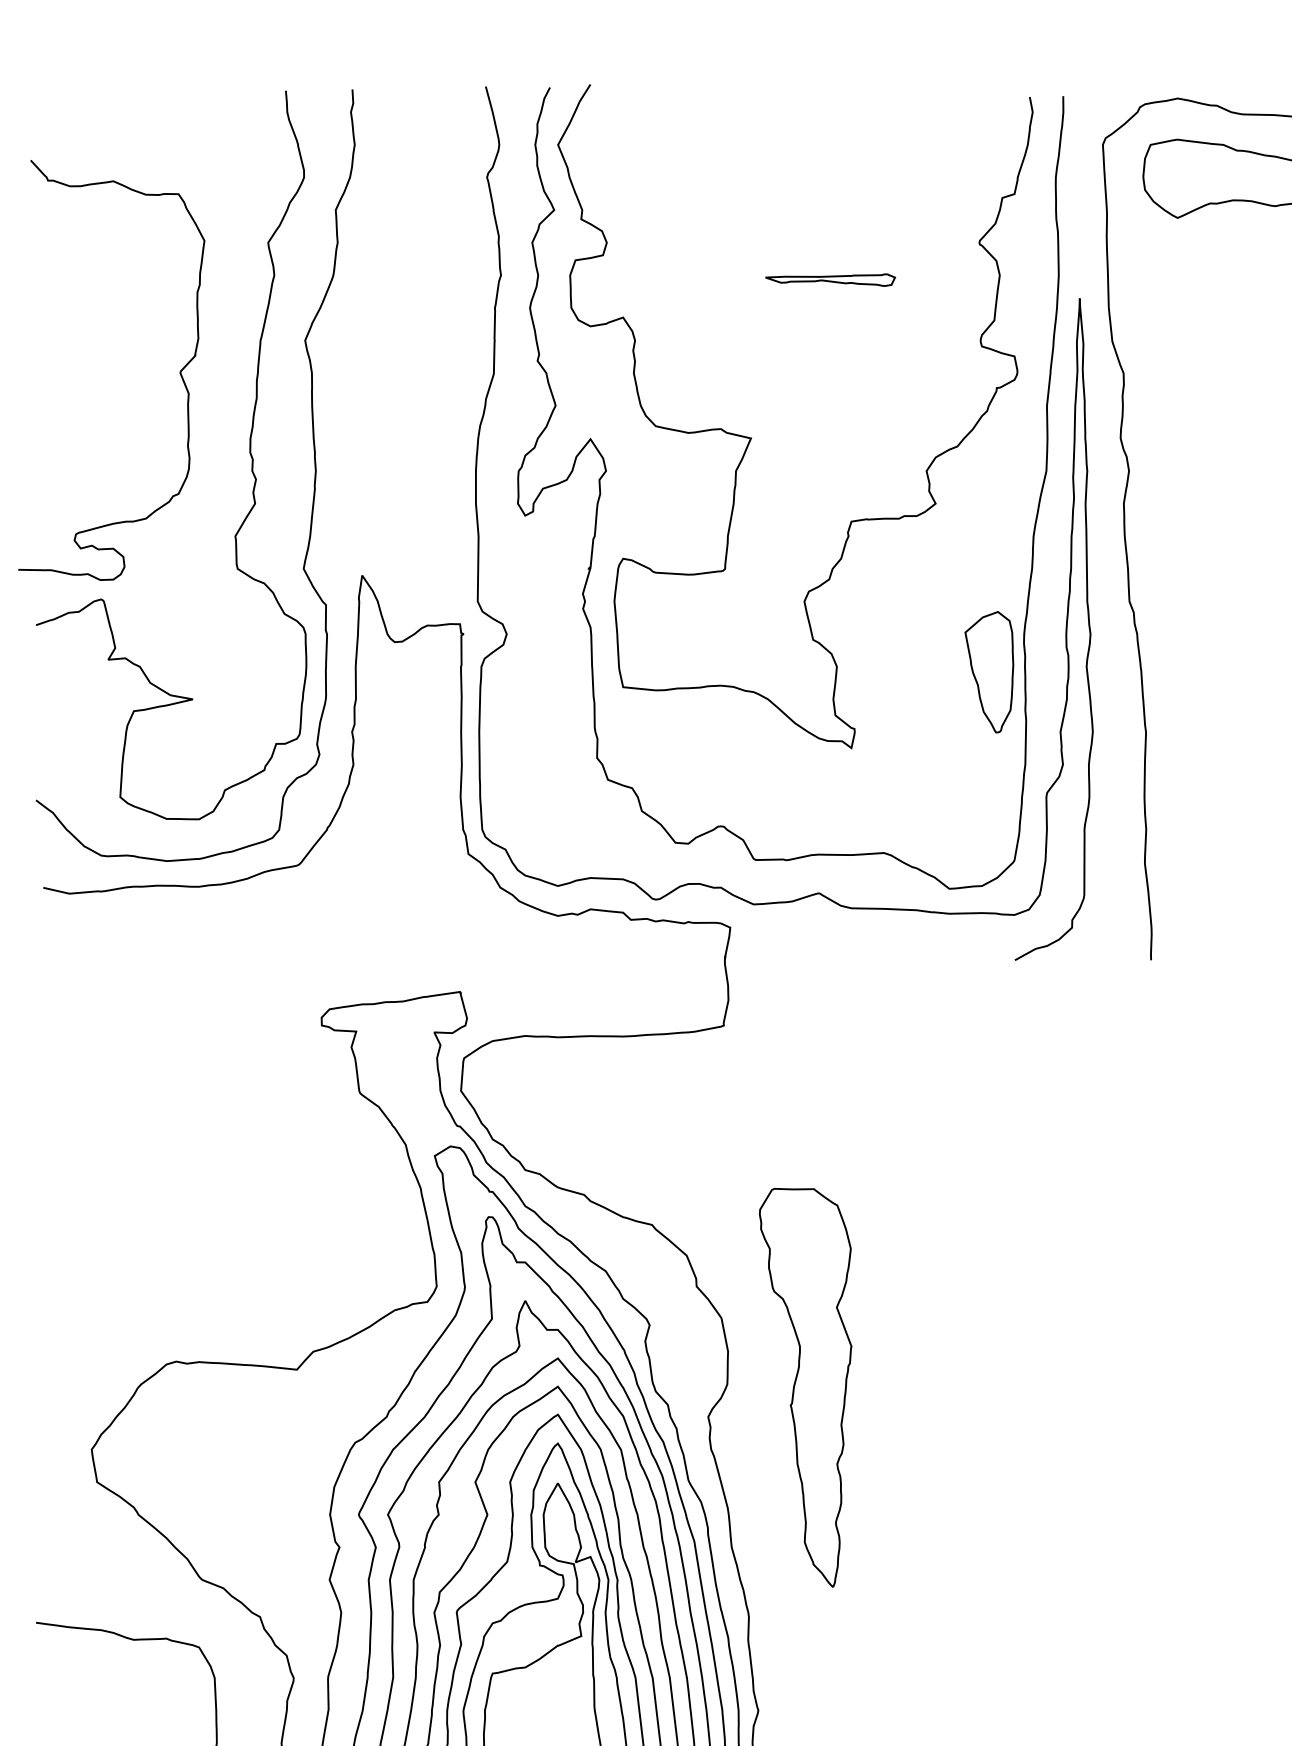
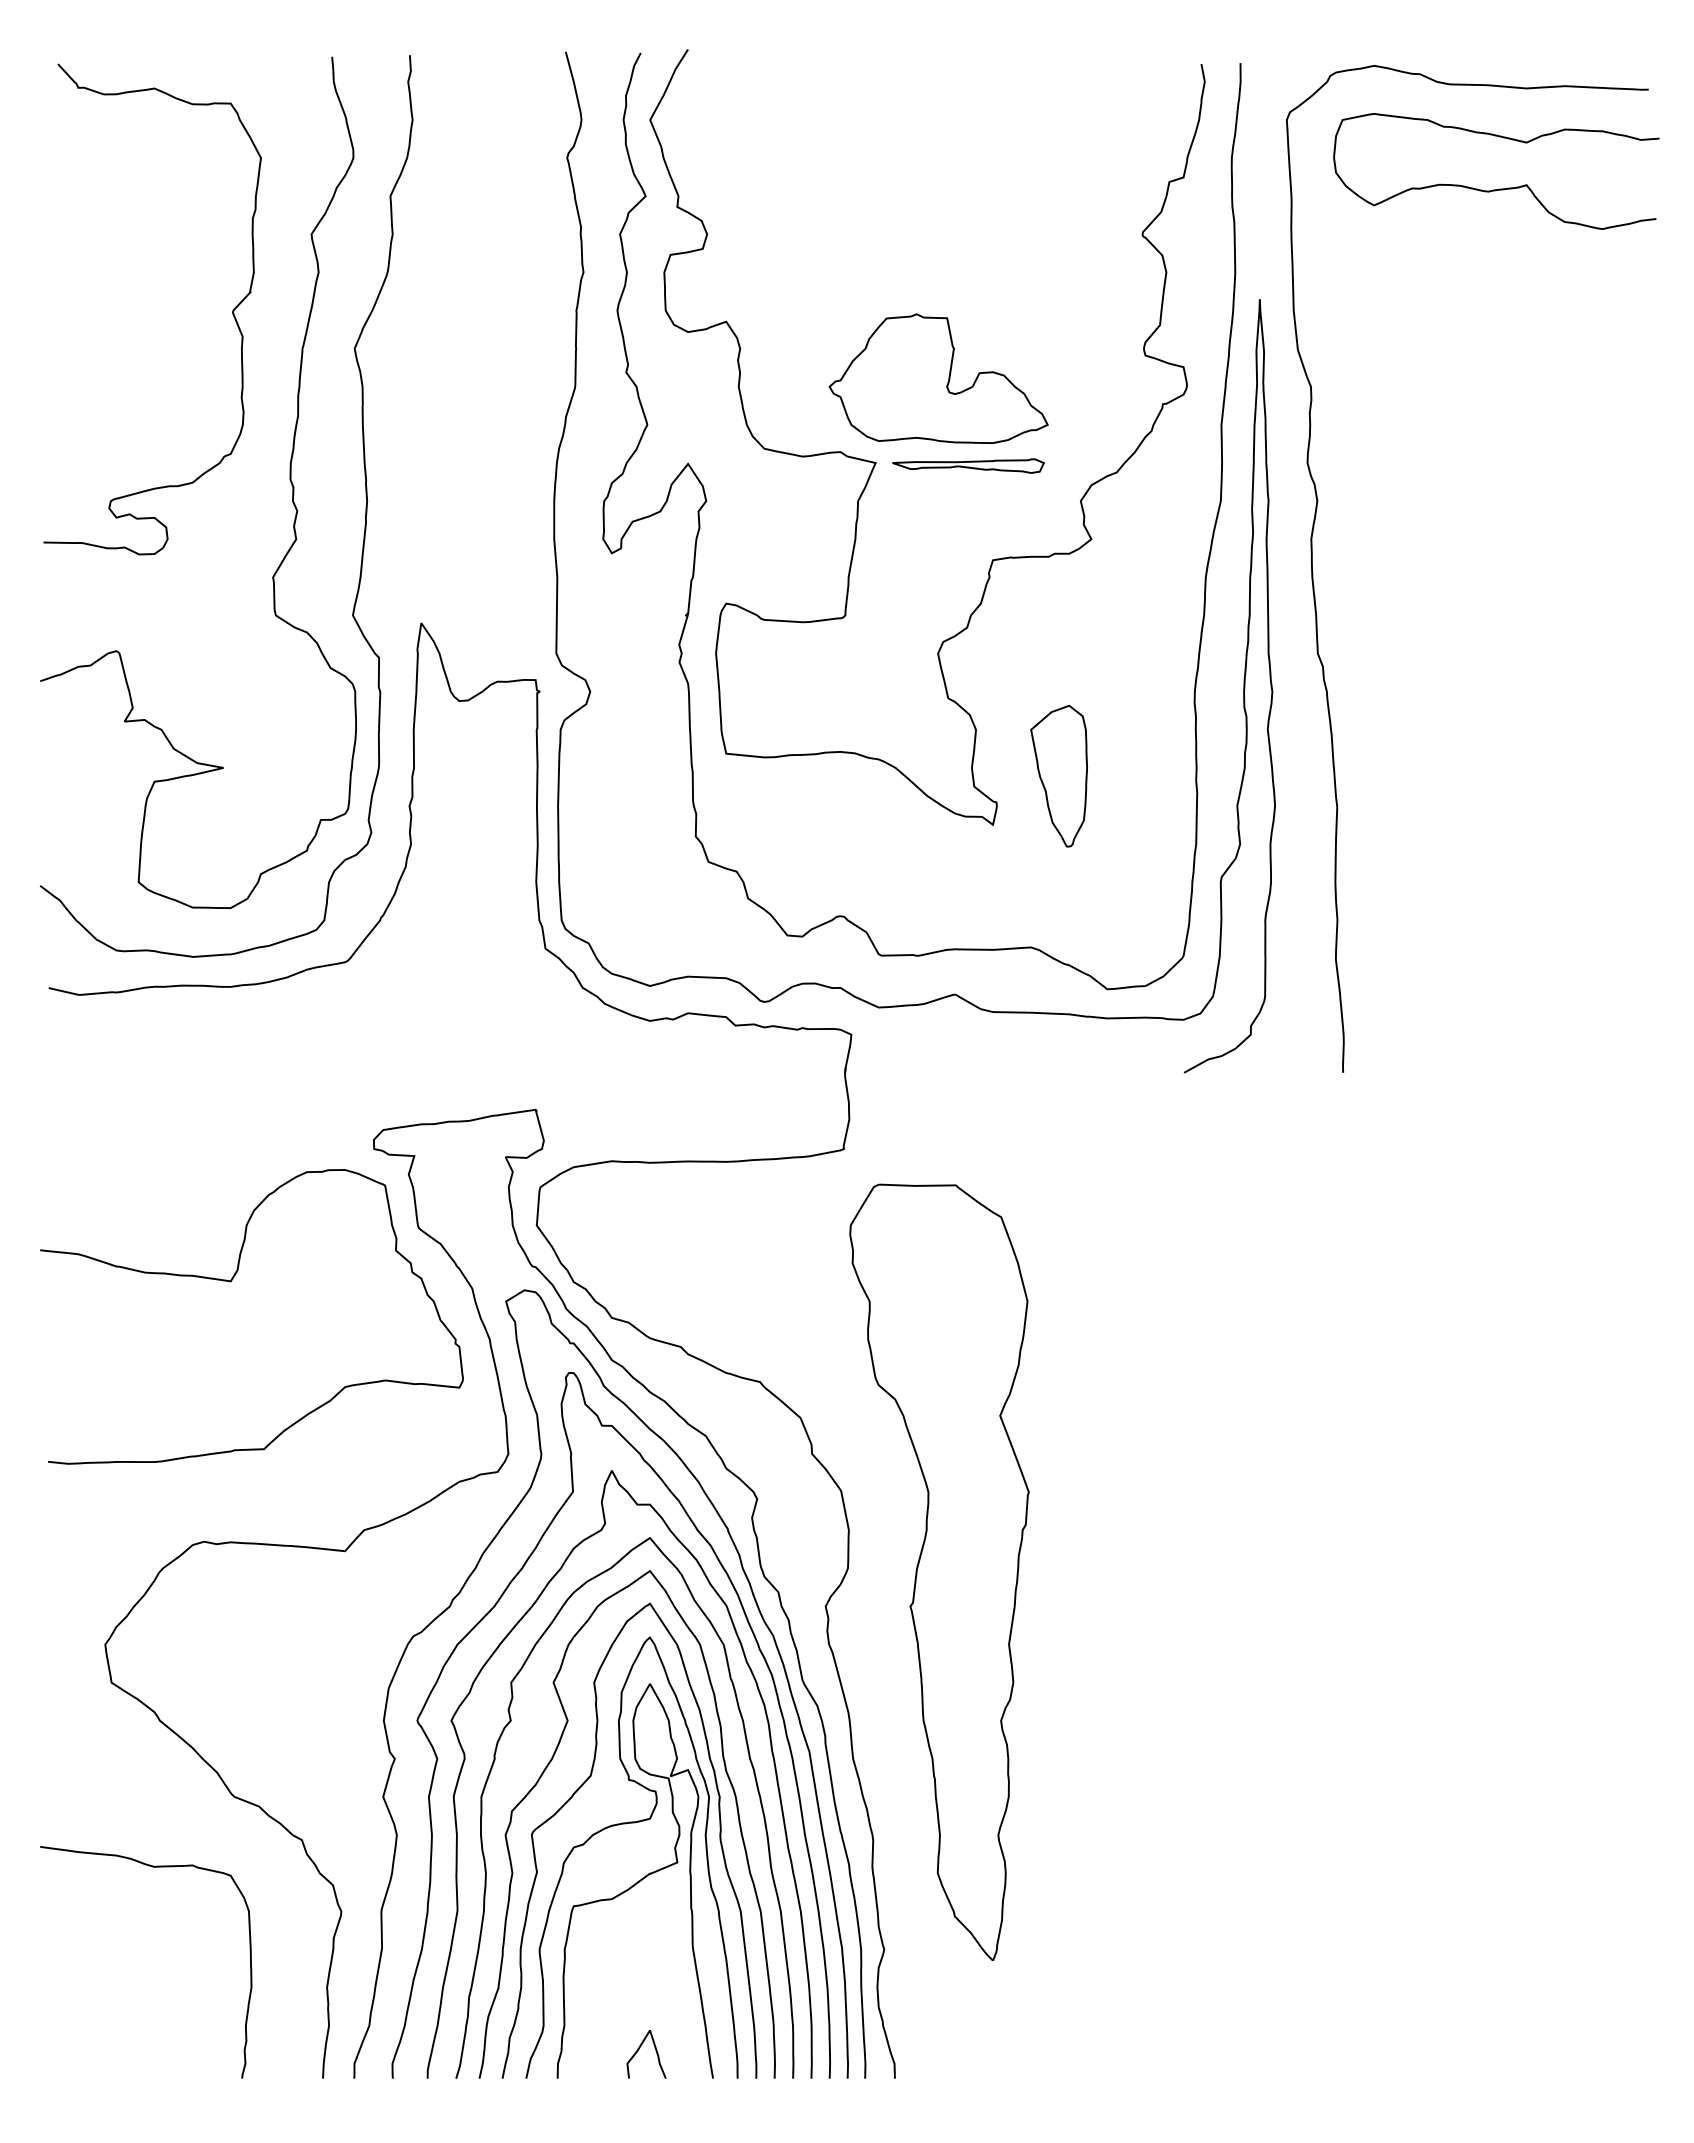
part: (830, 279) -> (968, 465), moved
part: (804, 366) -> (938, 378), added
curve: (180, 371) -> (232, 310), moved
part: (988, 671) -> (1058, 775), moved
curve: (199, 1139) -> (231, 1282), added
part: (805, 1387) -> (939, 1572), size x1.67

